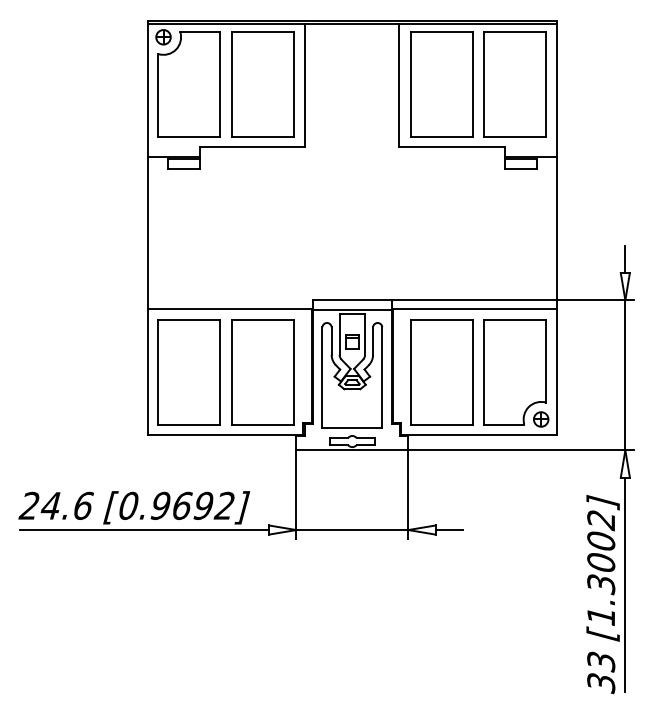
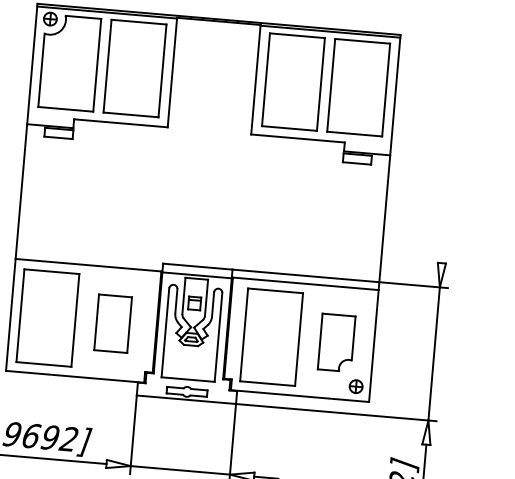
line: (625, 258) -> (443, 250), removed
part: (262, 372) -> (112, 323), size x0.6
part: (514, 372) -> (336, 342), size x0.6

